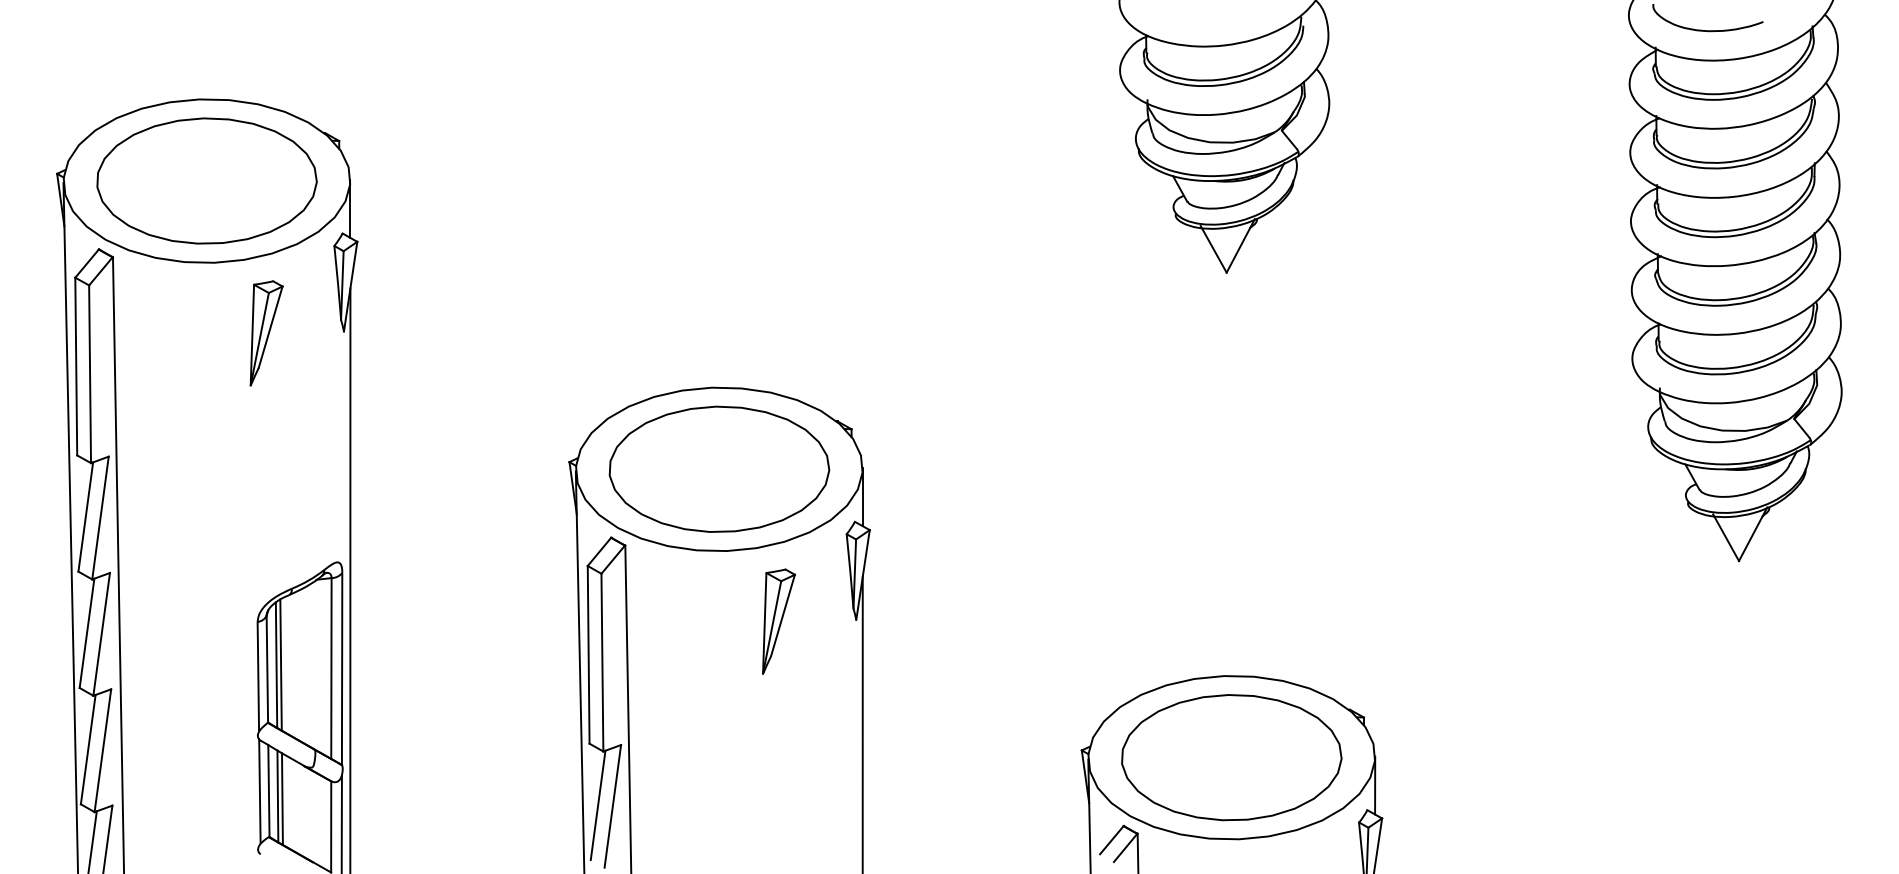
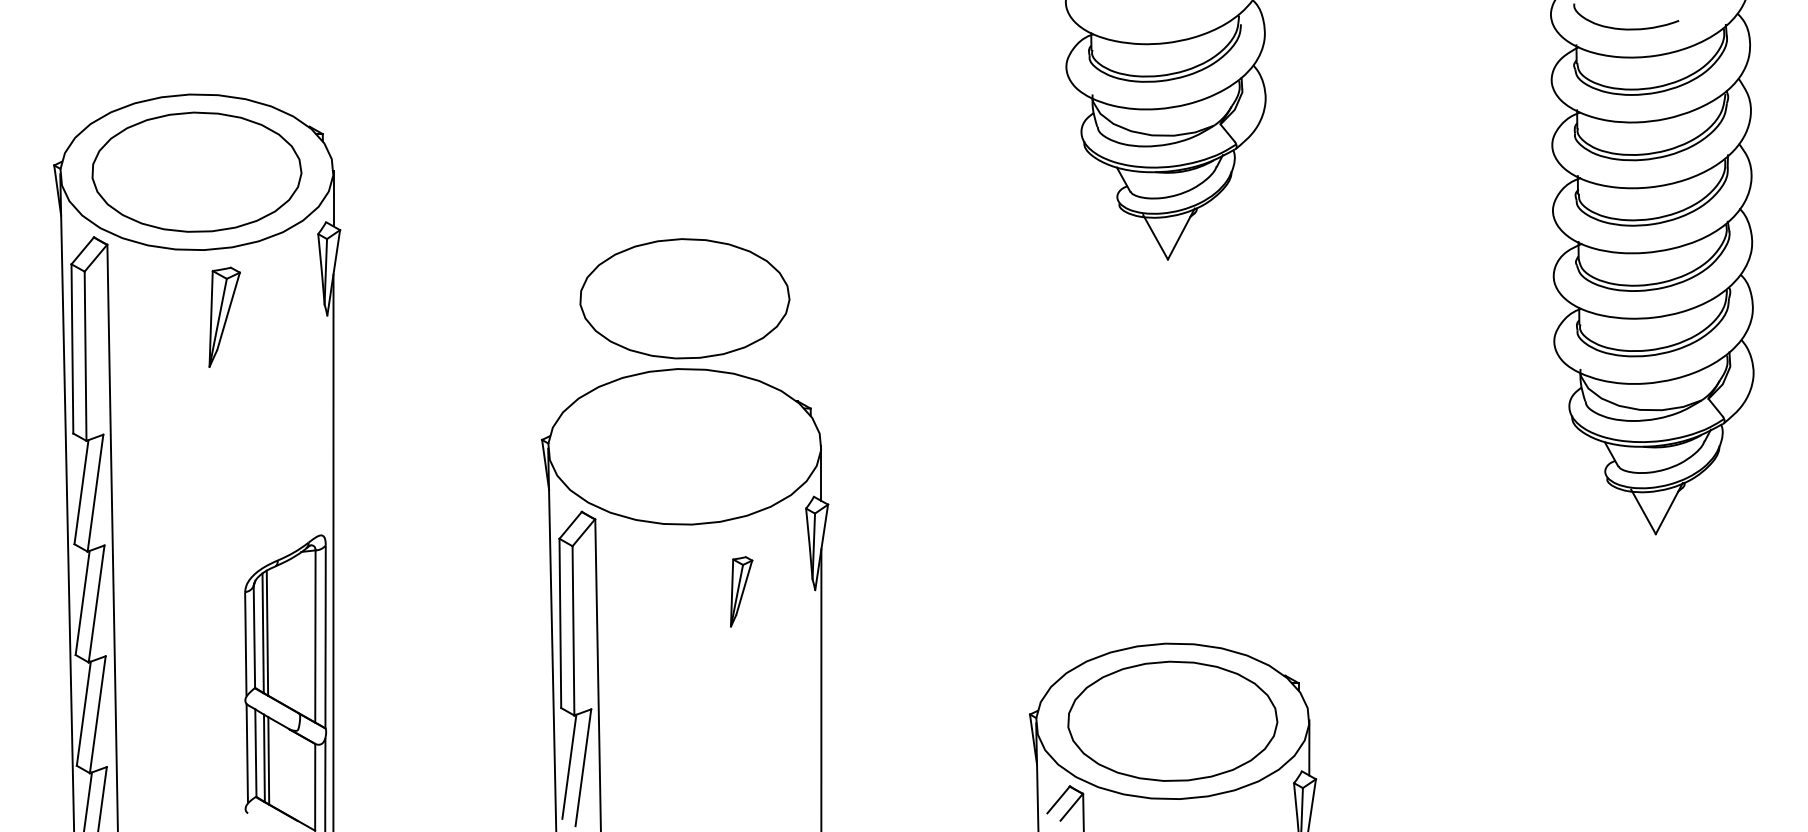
part: (266, 332) -> (224, 316), moved
part: (719, 469) -> (684, 298), moved
part: (778, 621) -> (741, 591), size x0.7

